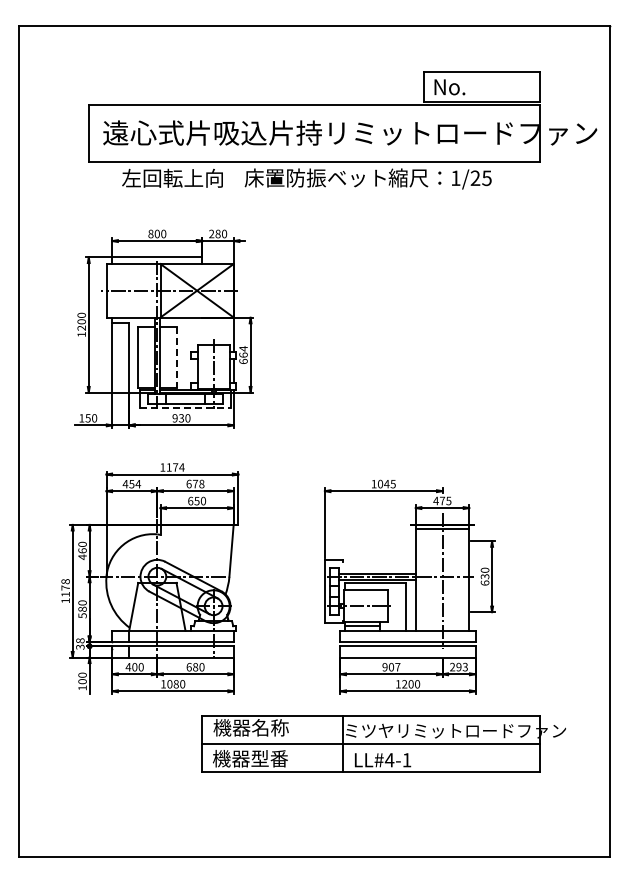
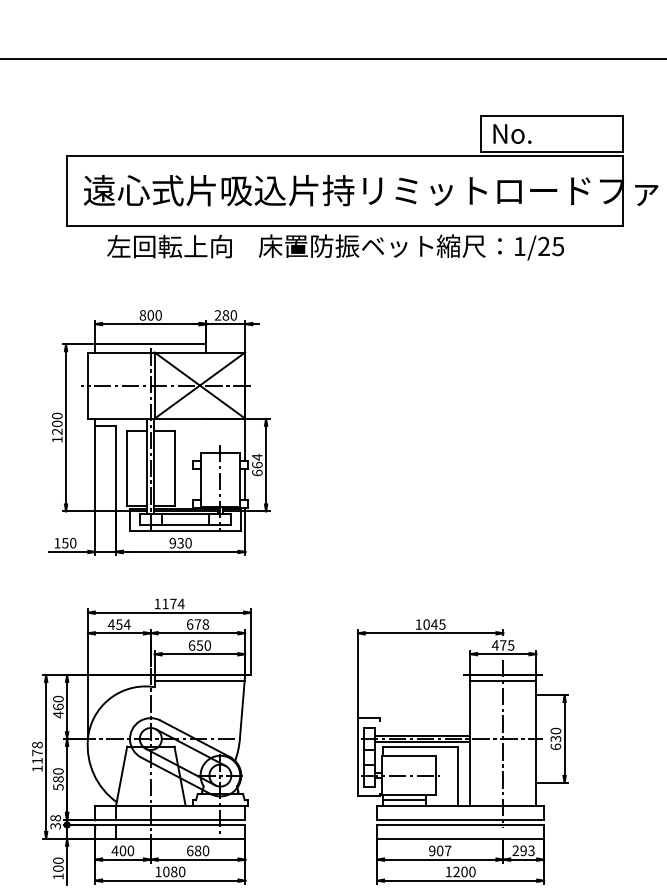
line: (176, 358) -> (174, 469), dashed -> solid
line: (186, 408) -> (186, 531), dashed -> solid
line: (196, 529) -> (199, 680), added

